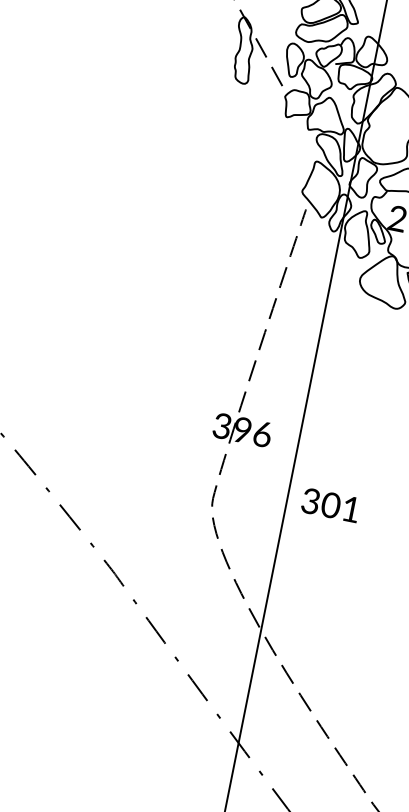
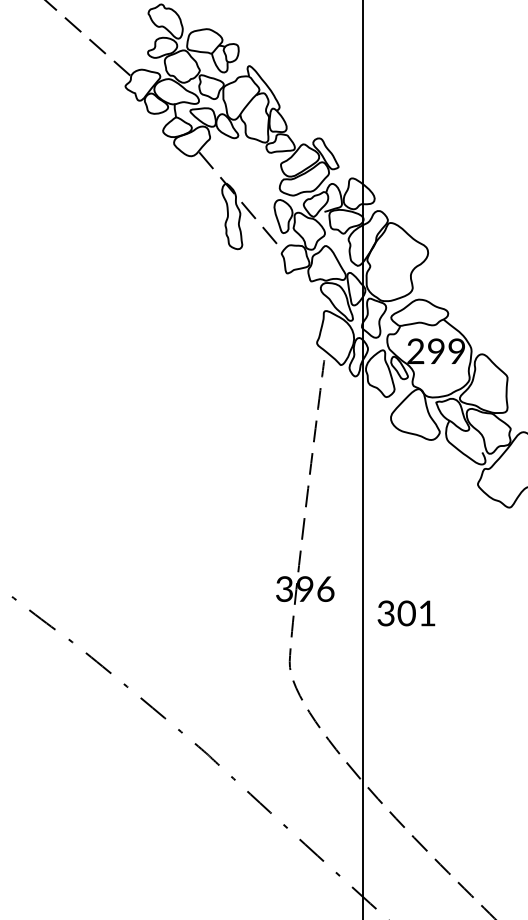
text: (330, 505) -> (406, 613), moved

